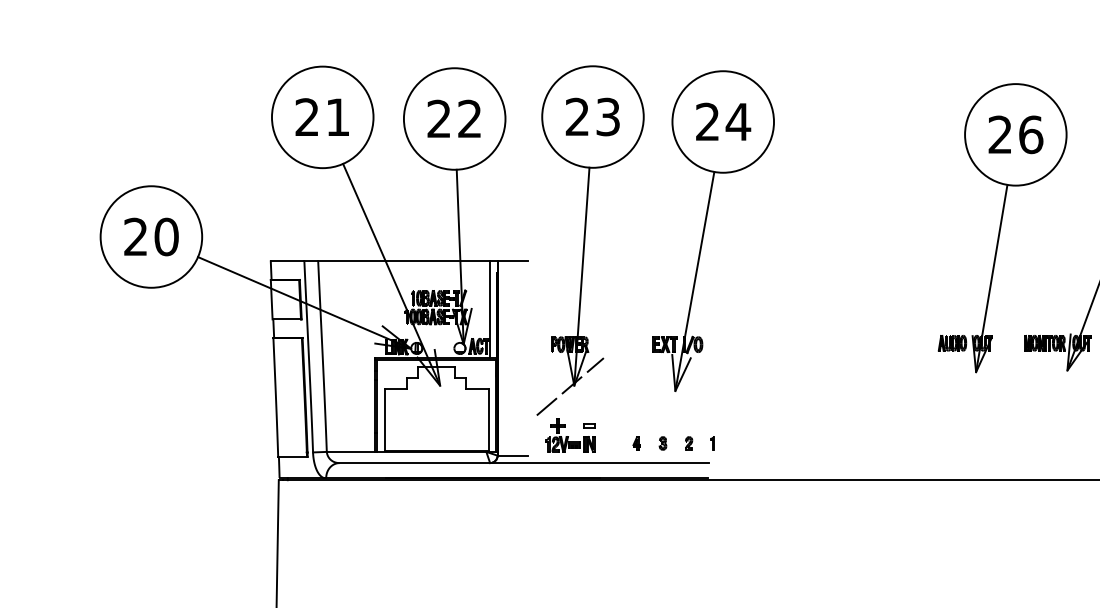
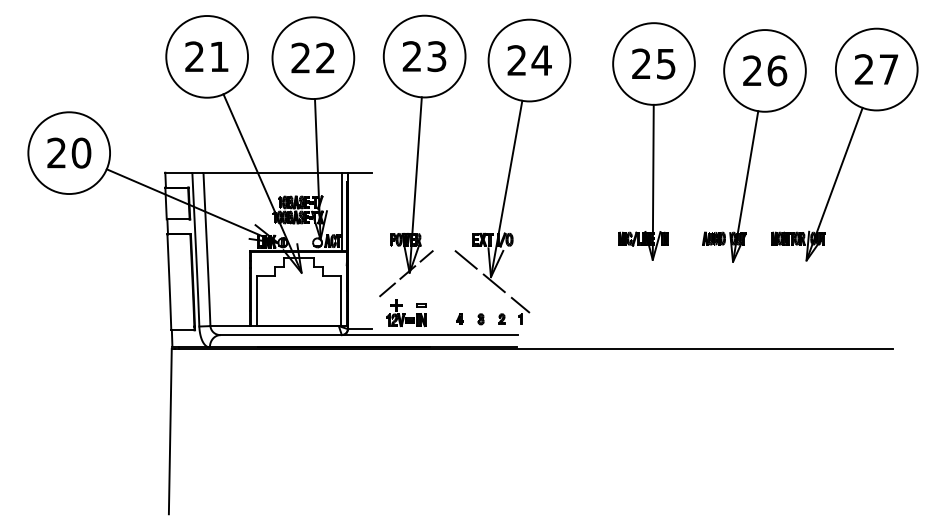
part: (877, 222) -> (653, 141), added
line: (676, 396) -> (491, 281), added

